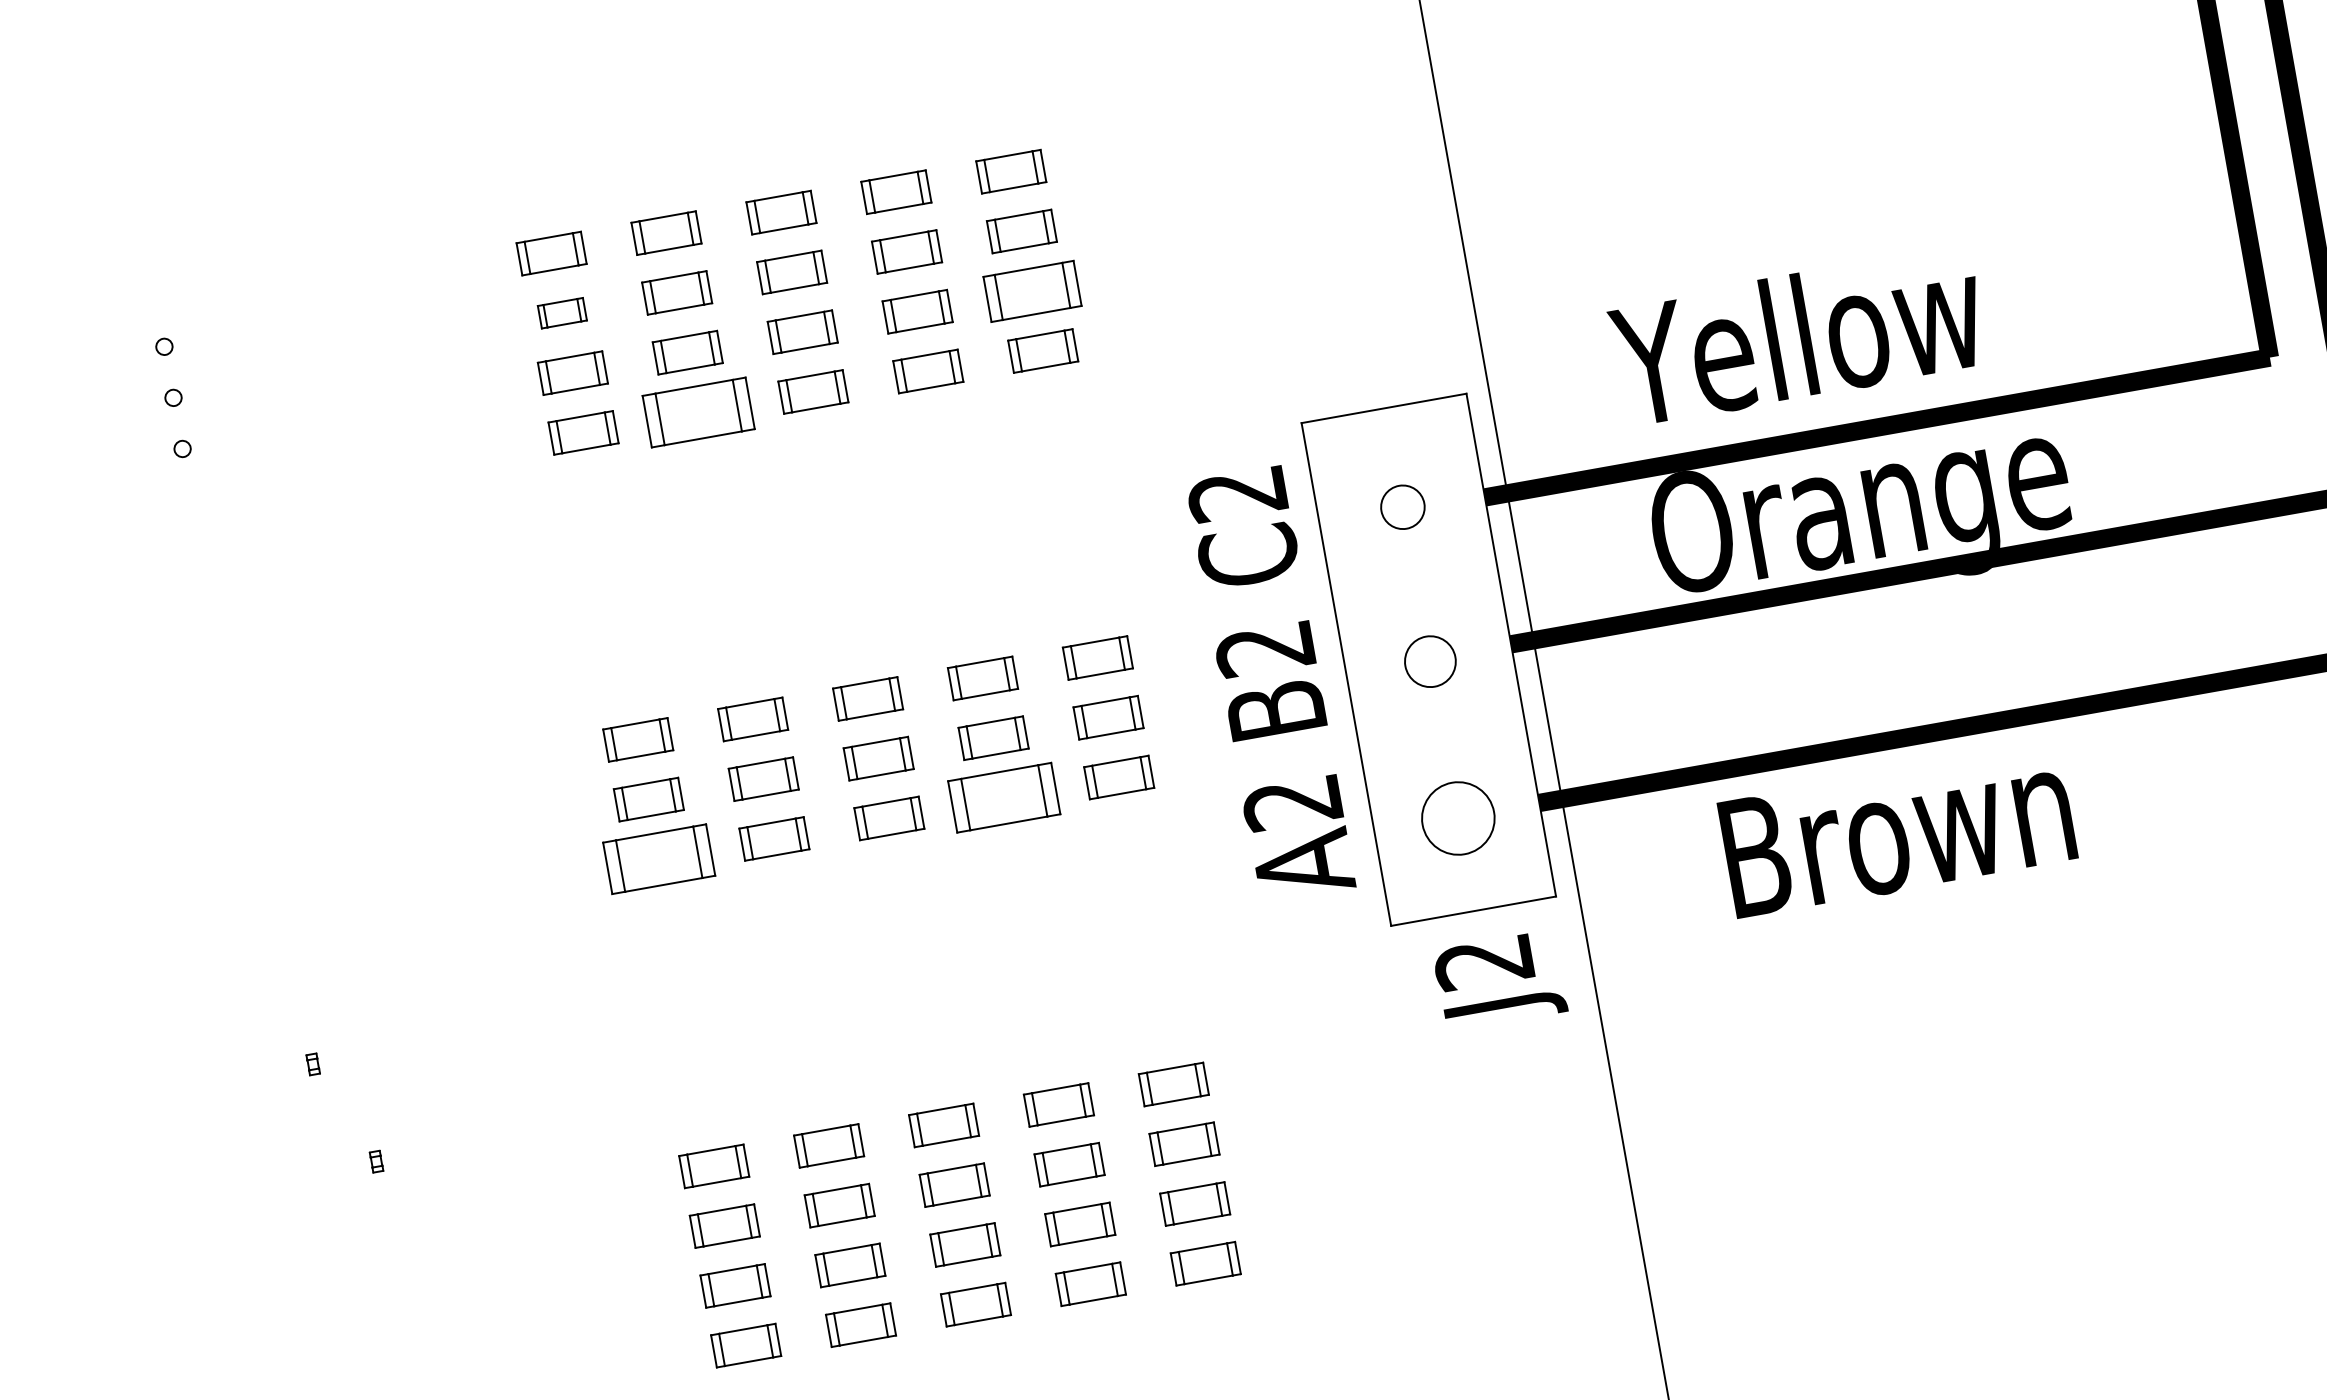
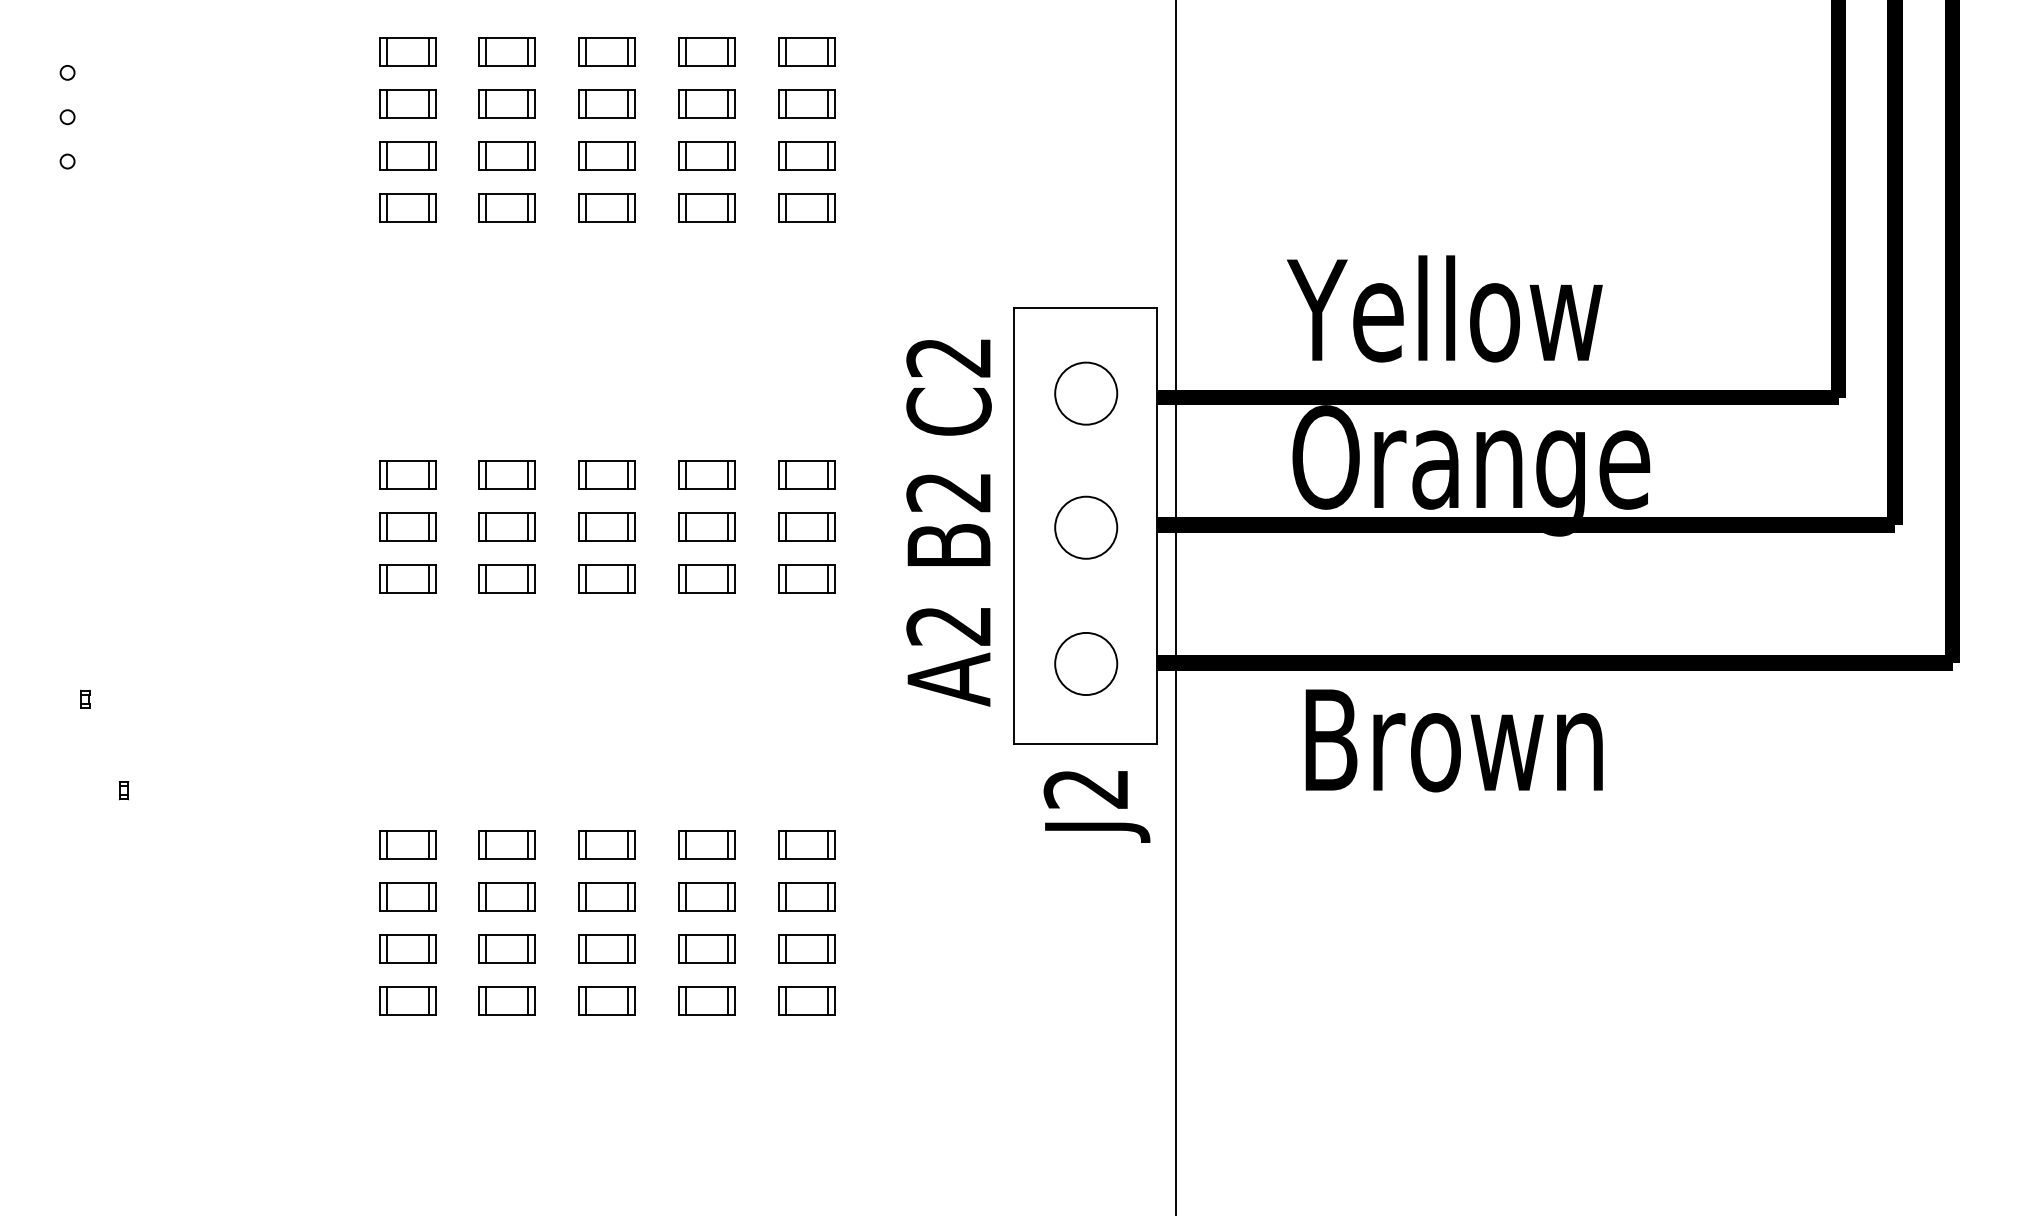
part: (1032, 290) -> (806, 155), size x0.71
part: (562, 312) -> (407, 103), size x1.43
part: (697, 411) -> (506, 207), size x0.62
circle: (1403, 507) -> (1086, 393), size x1.67
circle: (1430, 661) -> (1086, 527), size x1.43
part: (1003, 797) -> (706, 578), size x0.62
part: (659, 859) -> (407, 578), size x0.62

